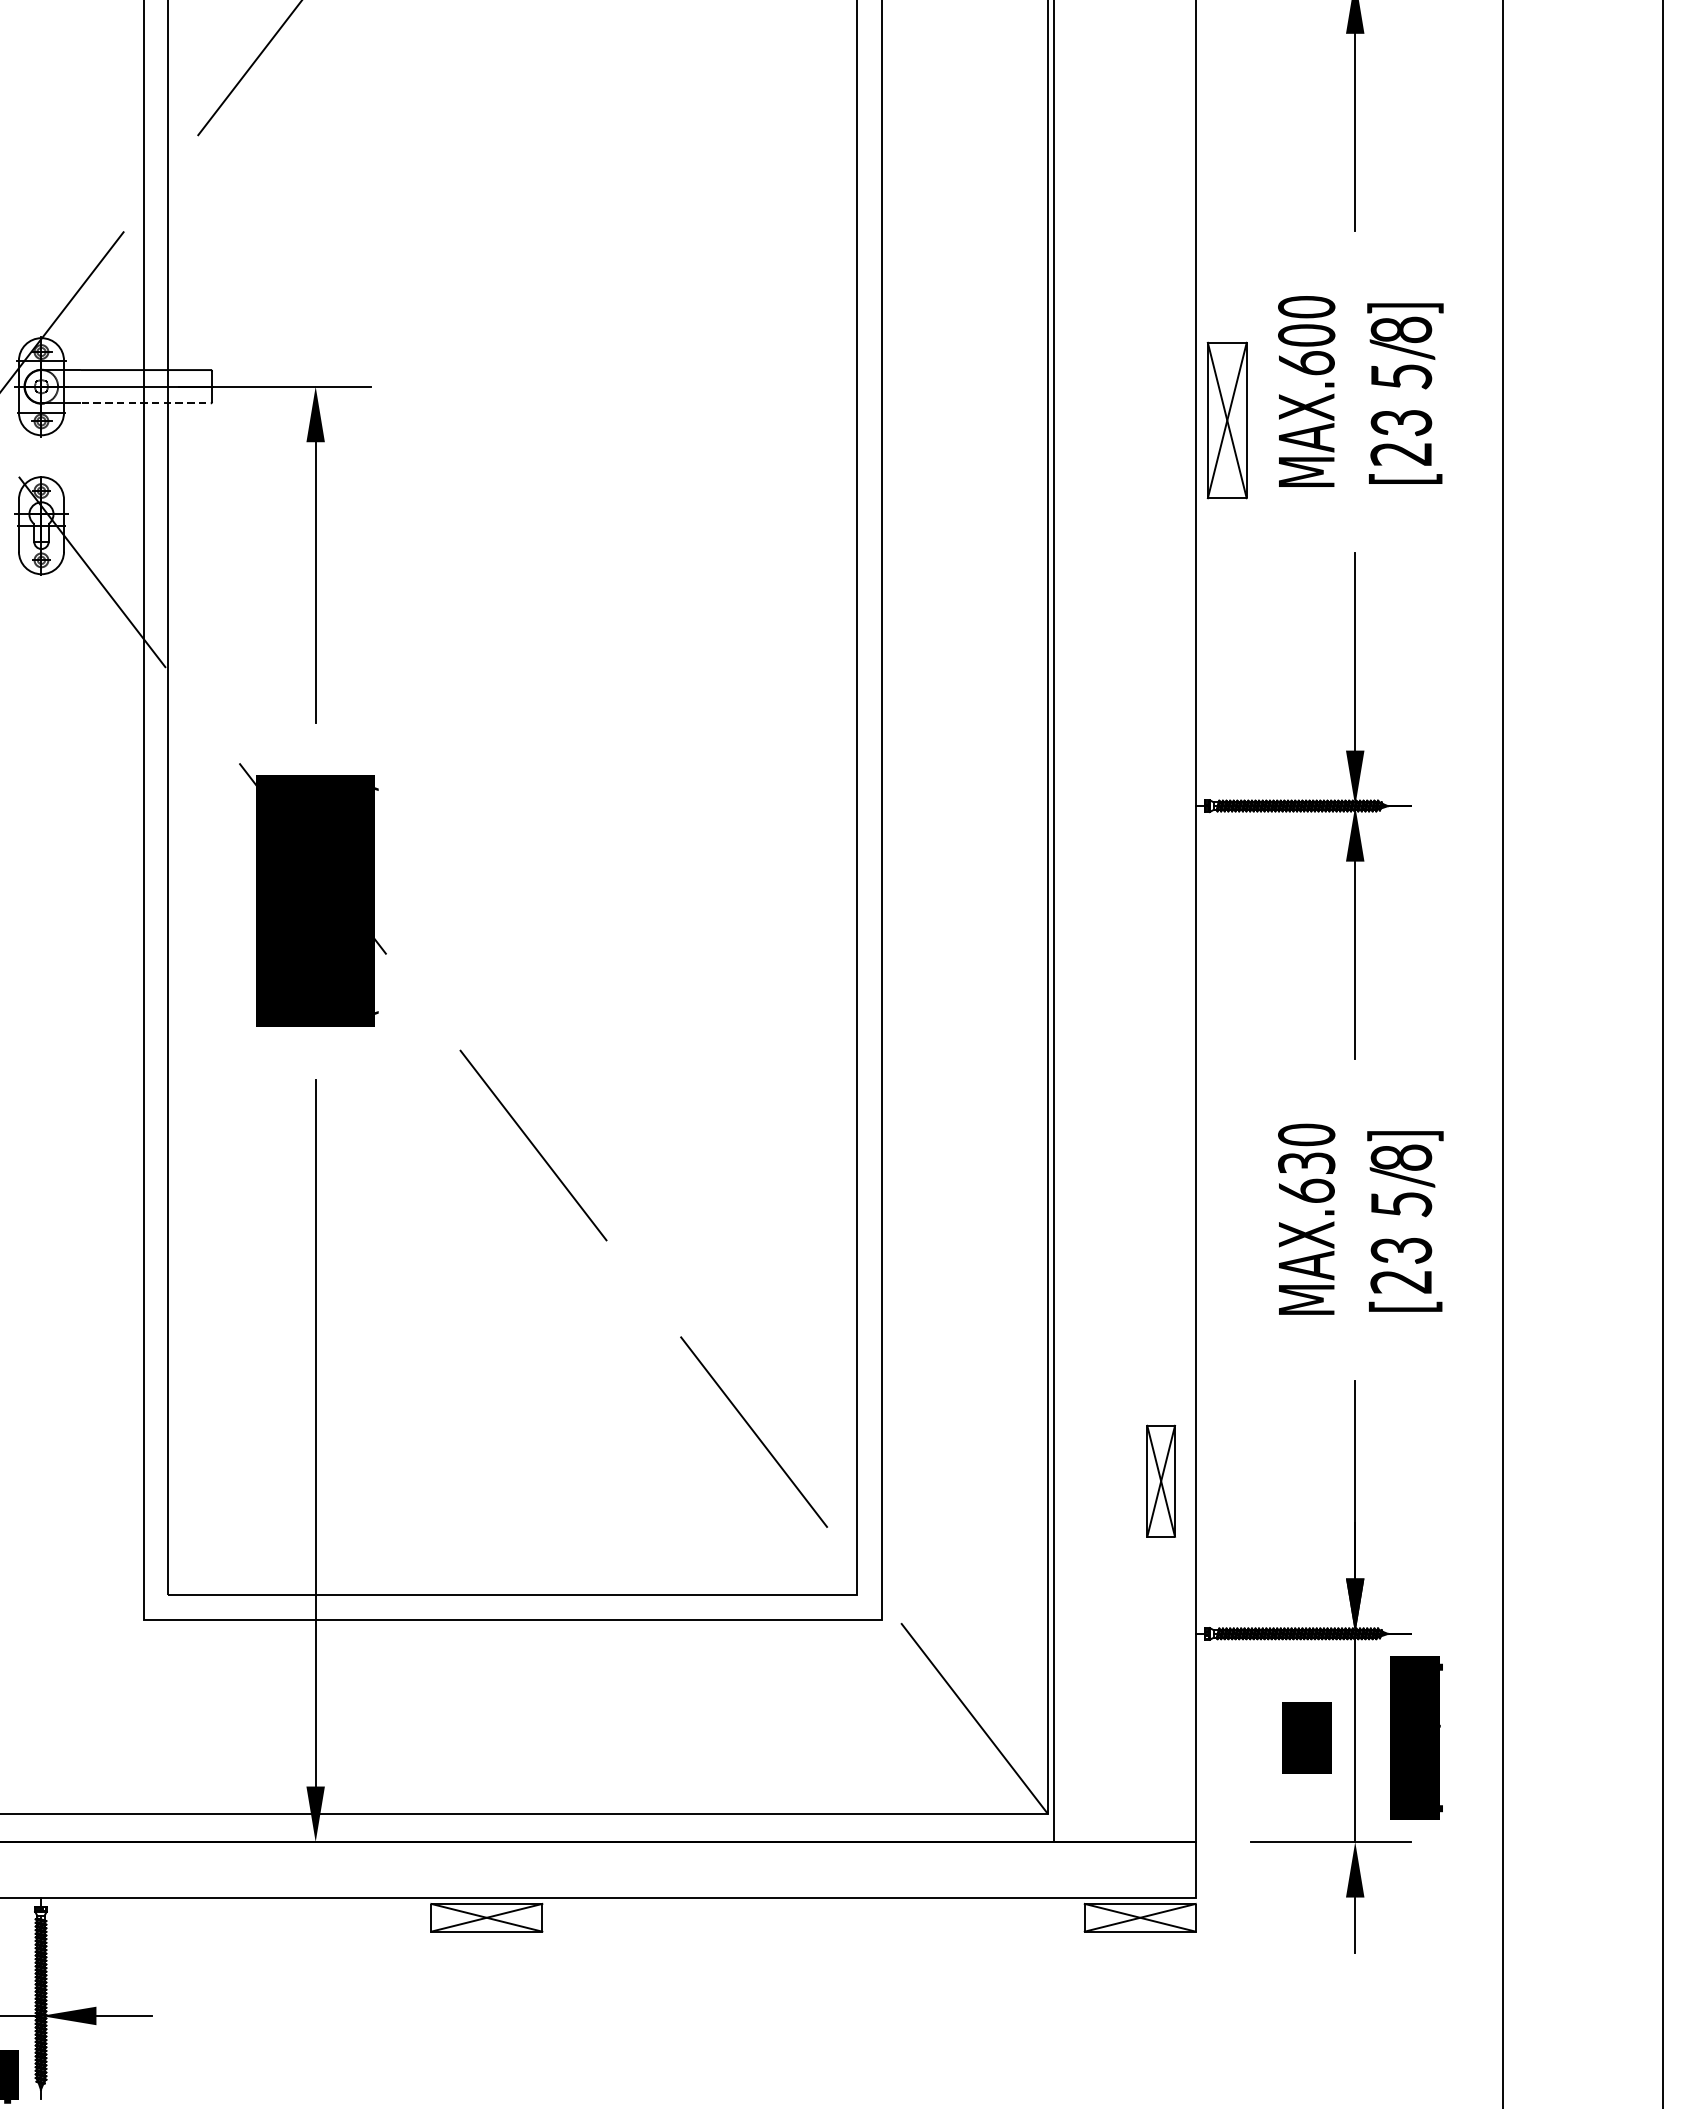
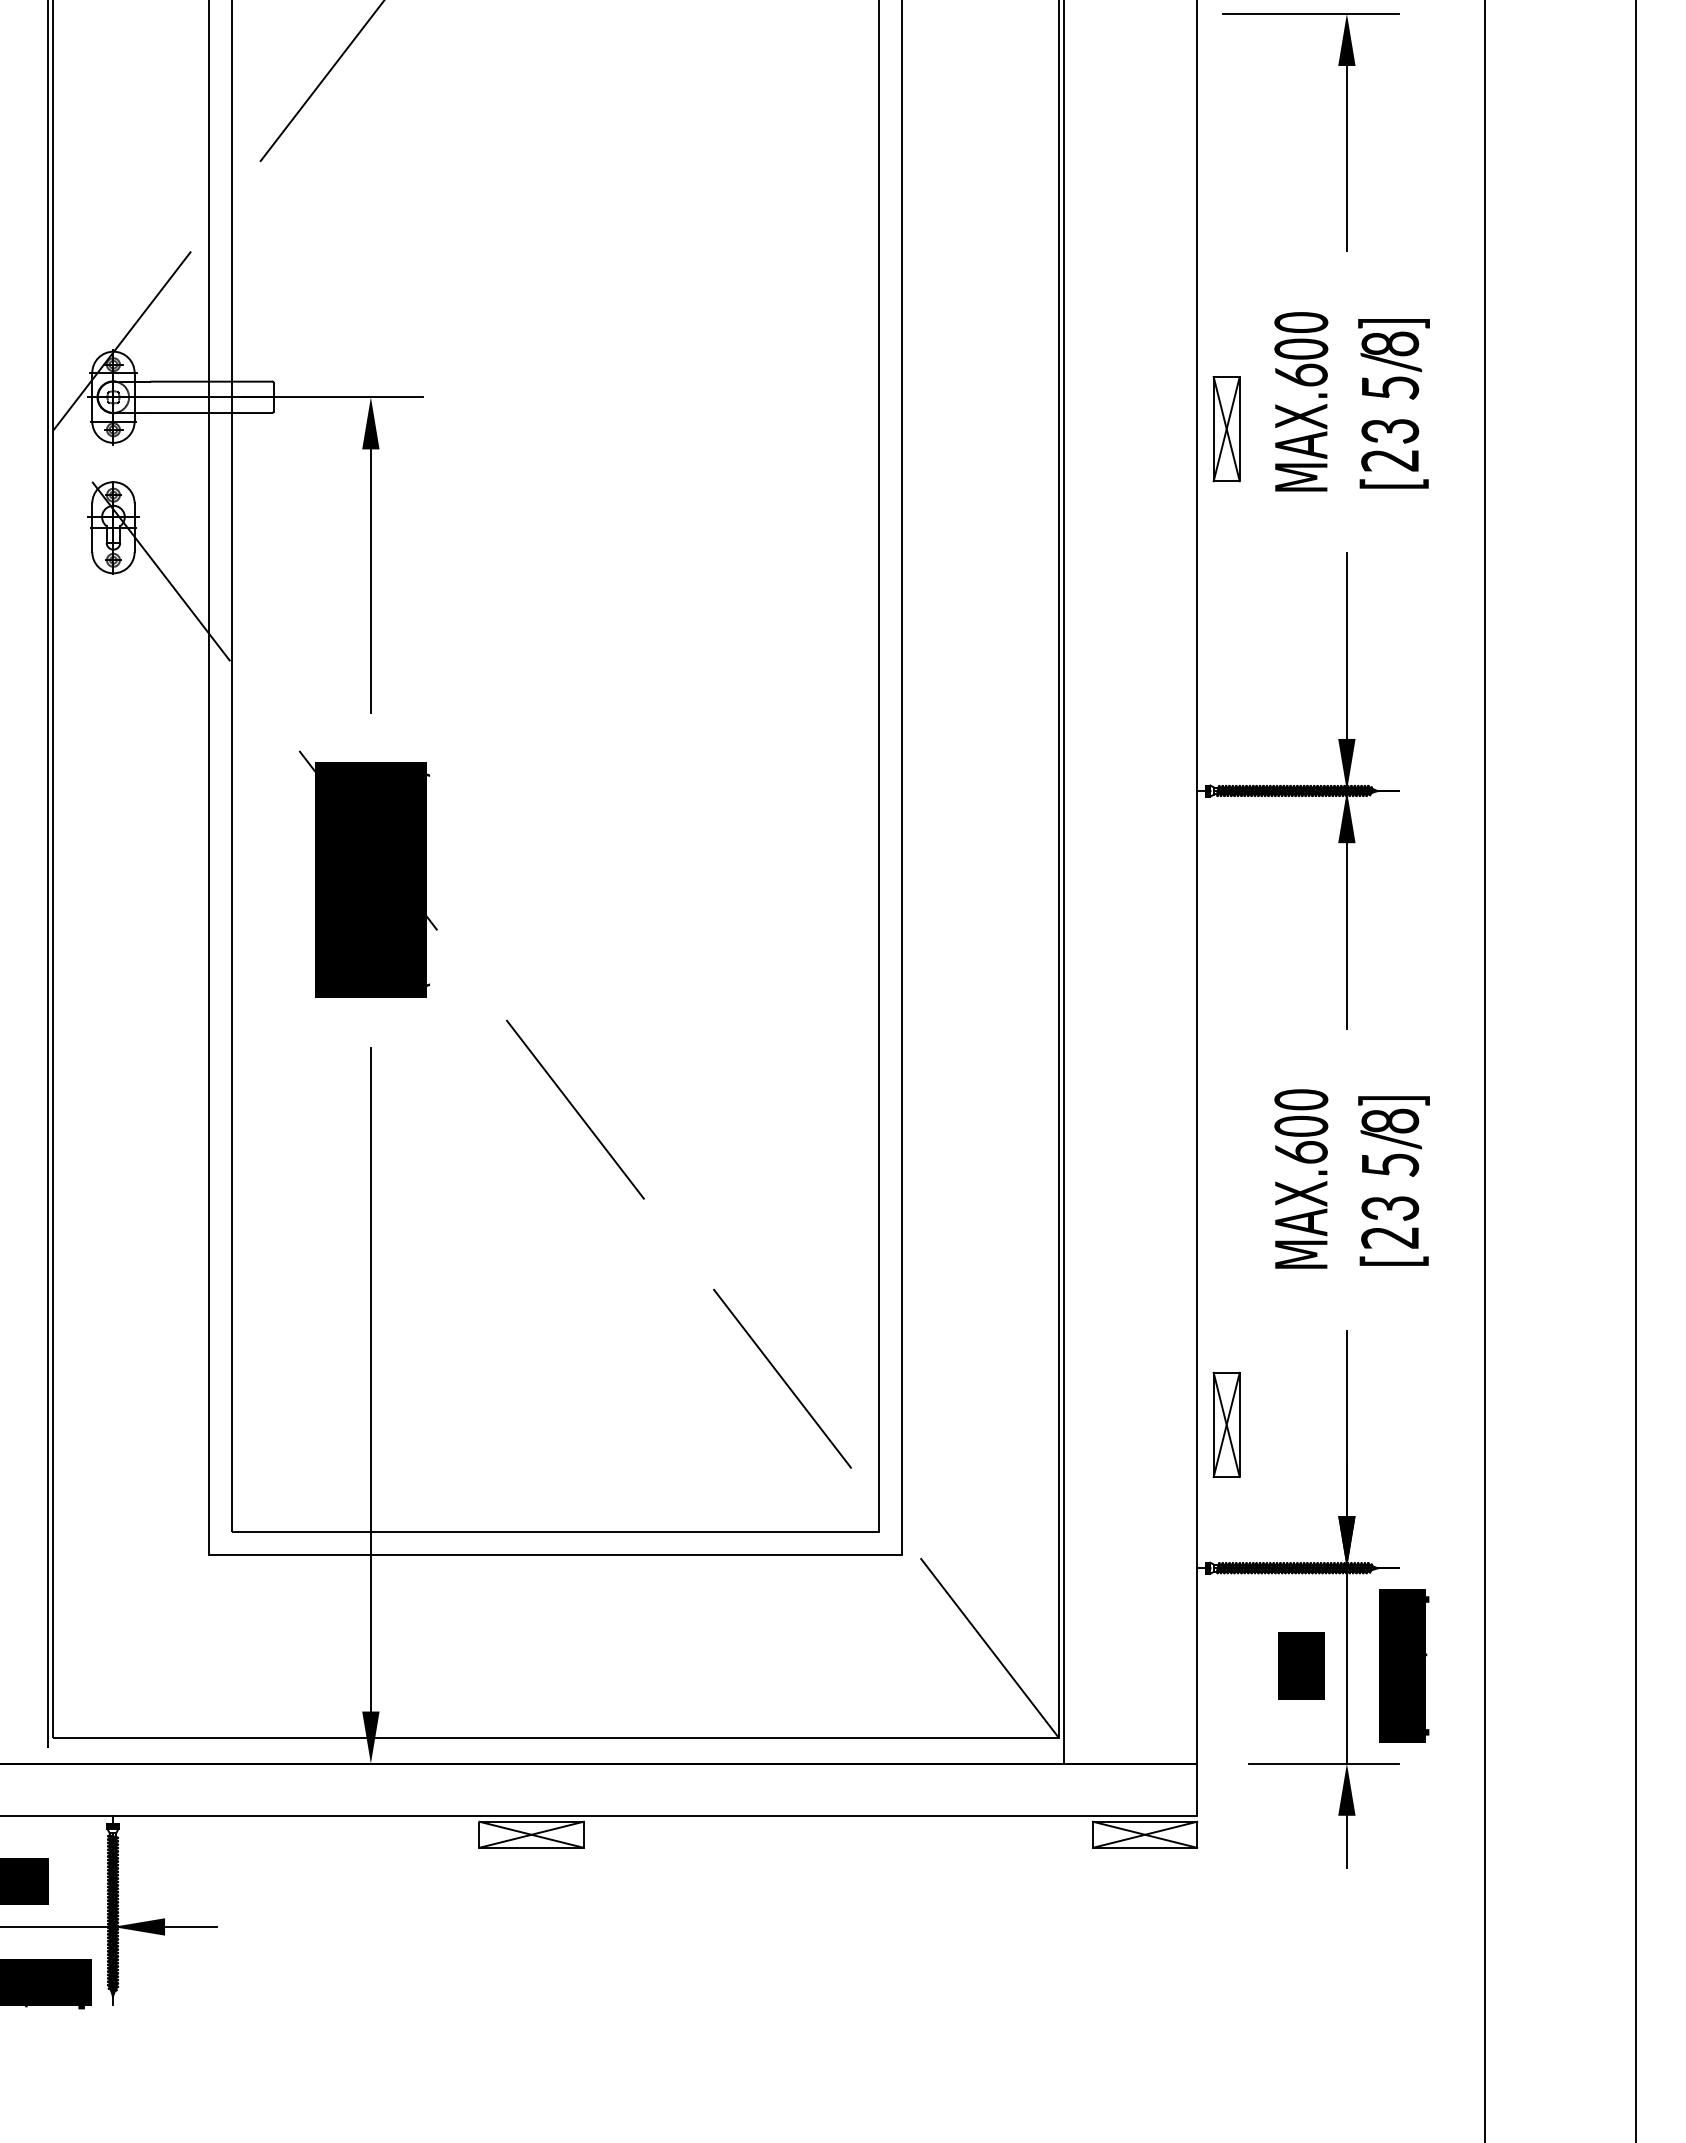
line: (145, 402) -> (211, 412), dashed -> solid
part: (1226, 421) -> (1226, 429), size x0.71
text: (1306, 1162) -> (1301, 1125), 30 -> 00
part: (1160, 1480) -> (1226, 1424), moved

